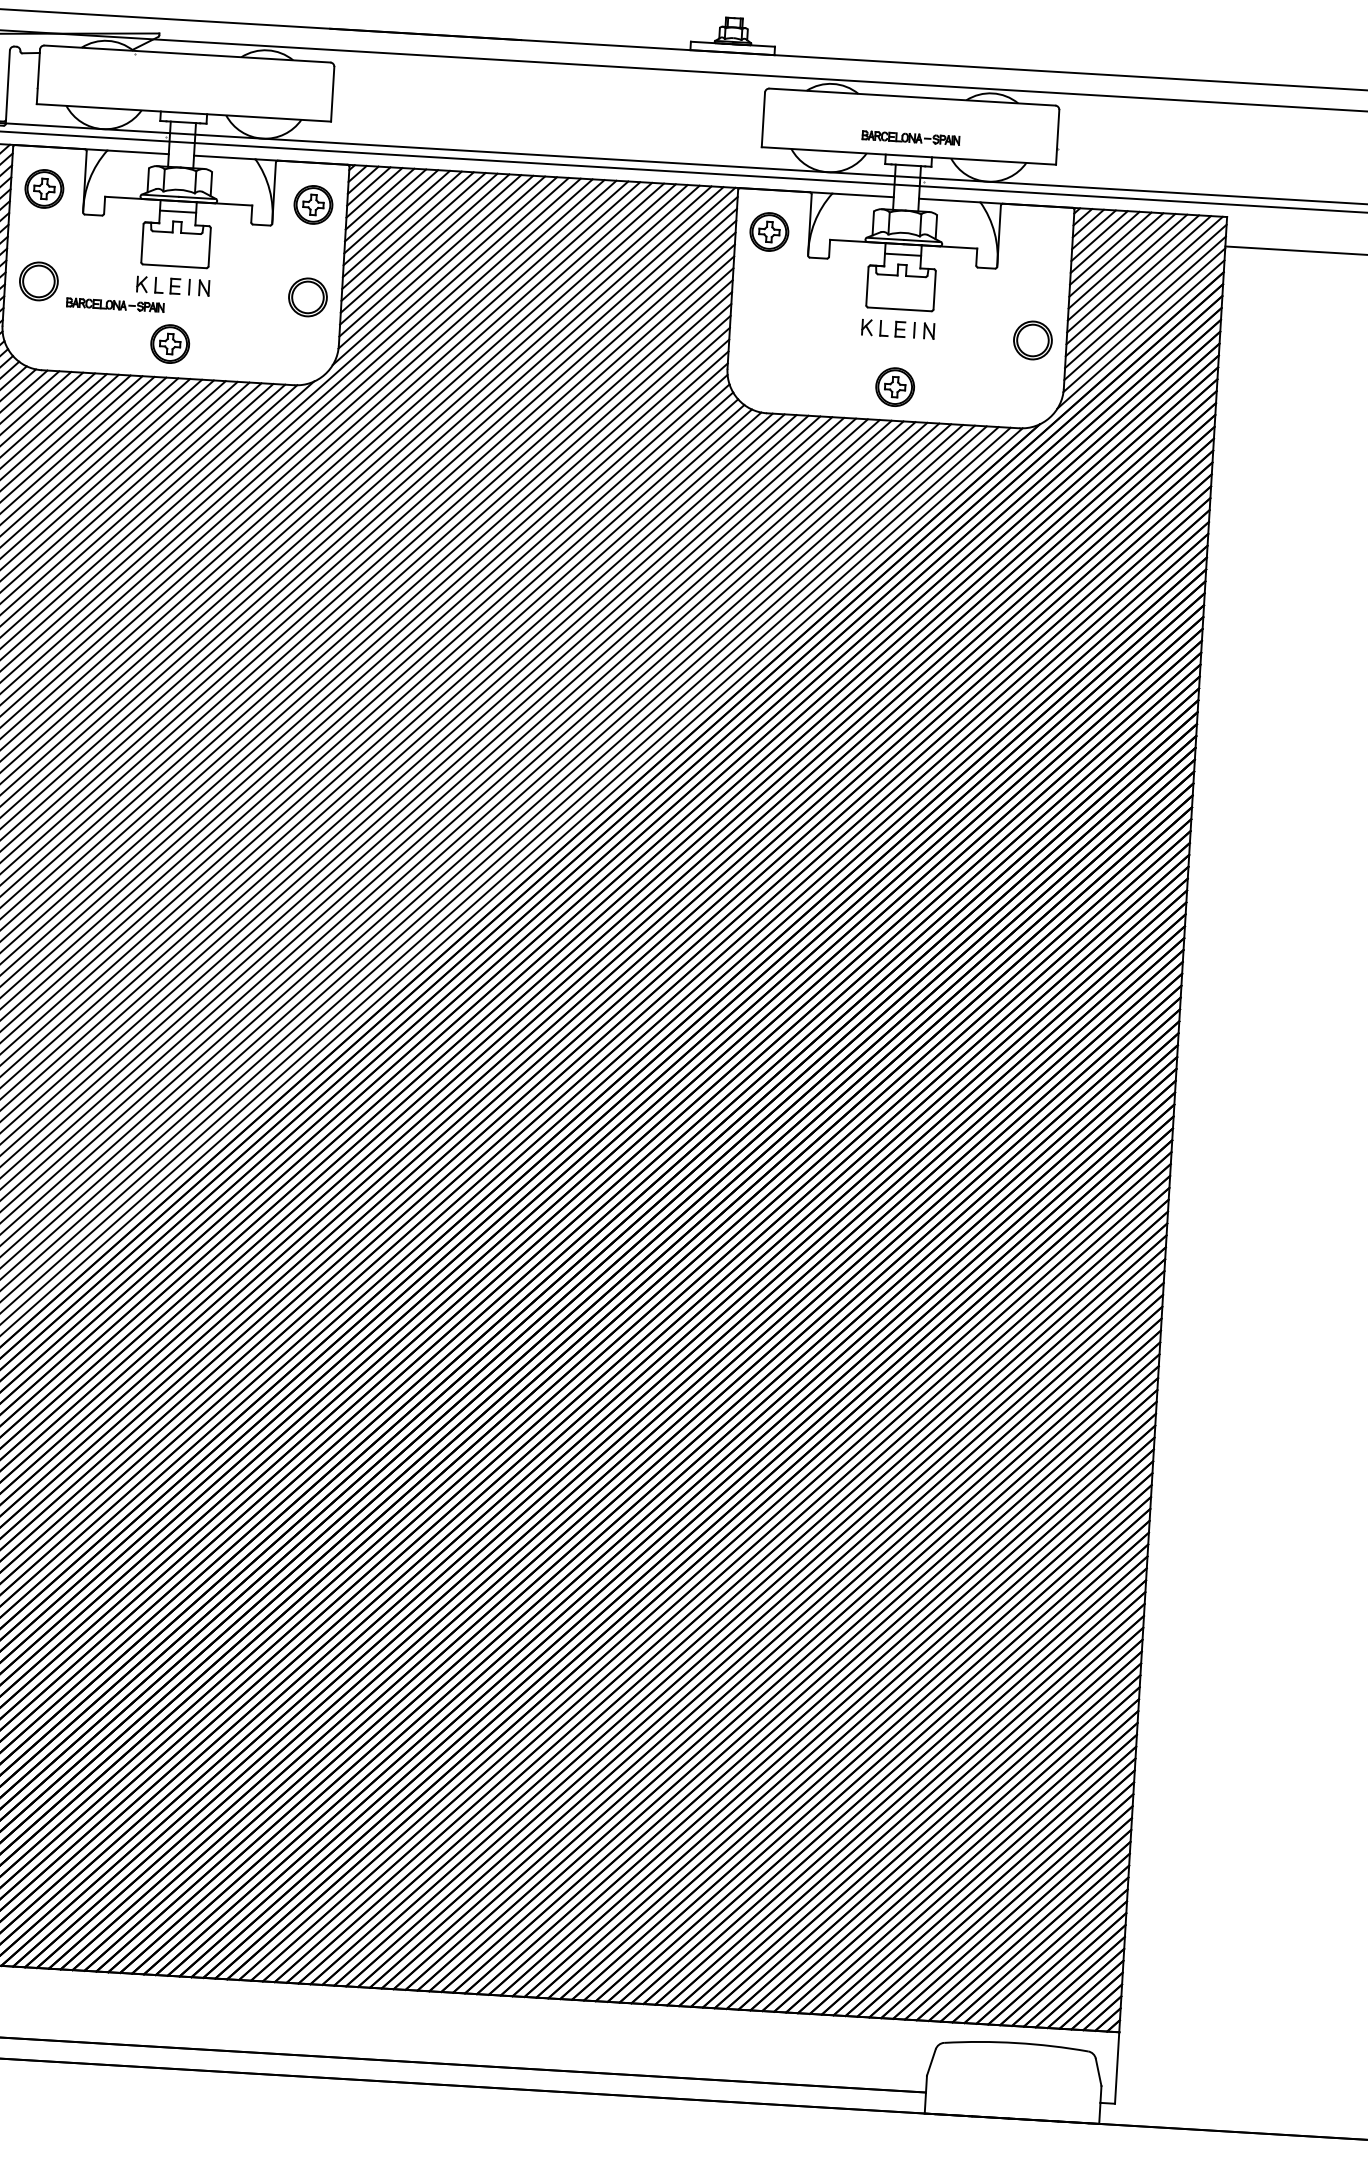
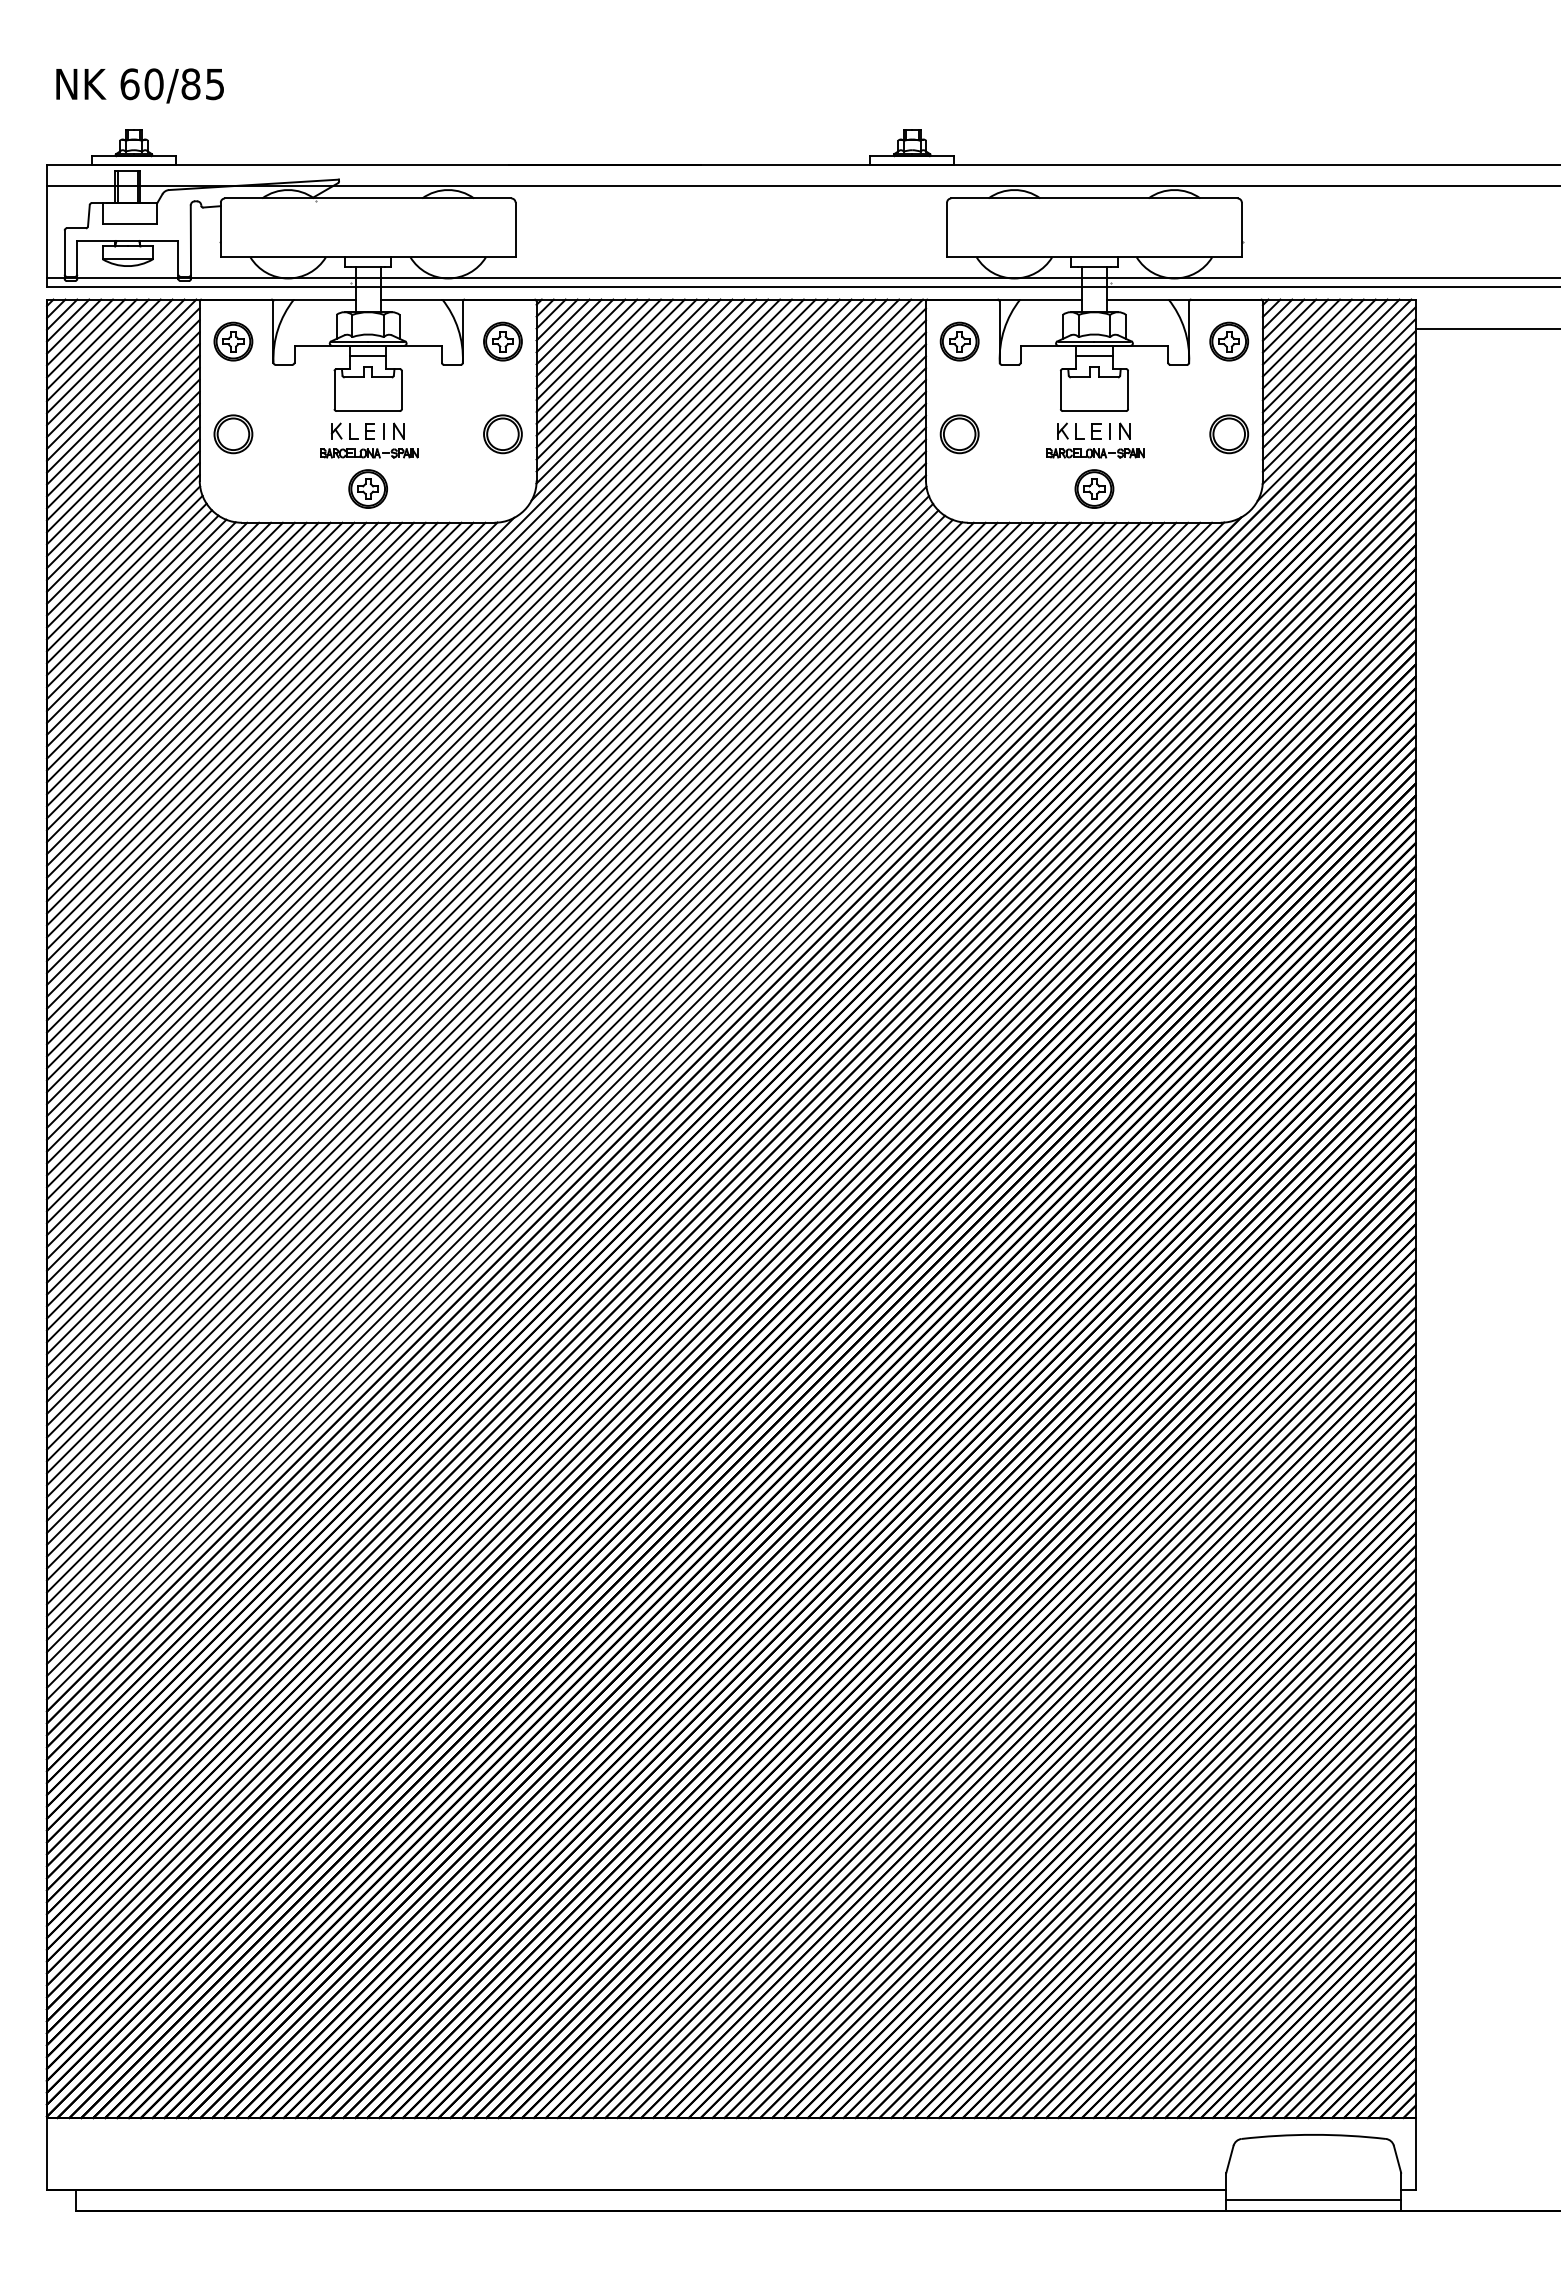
part: (911, 138) -> (1095, 453), moved
part: (1038, 247) -> (1229, 341), added
part: (115, 305) -> (369, 453), moved
part: (763, 324) -> (959, 434), added
line: (1012, 2108) -> (1313, 2200), added

